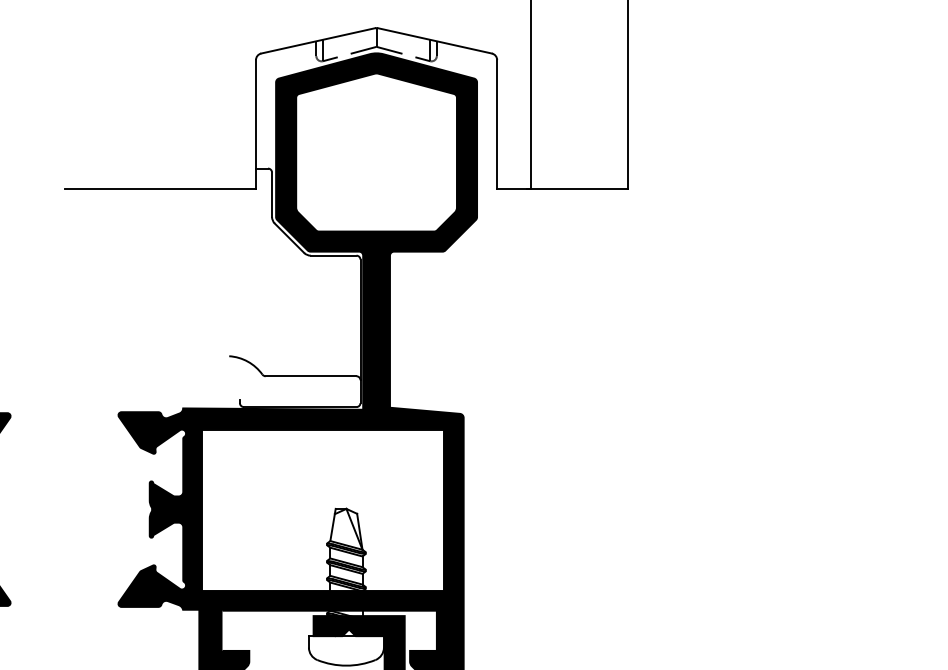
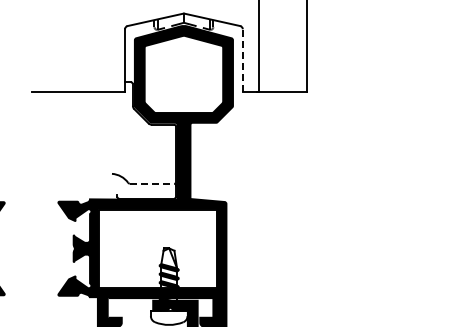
line: (496, 124) -> (242, 60), solid -> dashed
line: (312, 375) -> (152, 183), solid -> dashed

